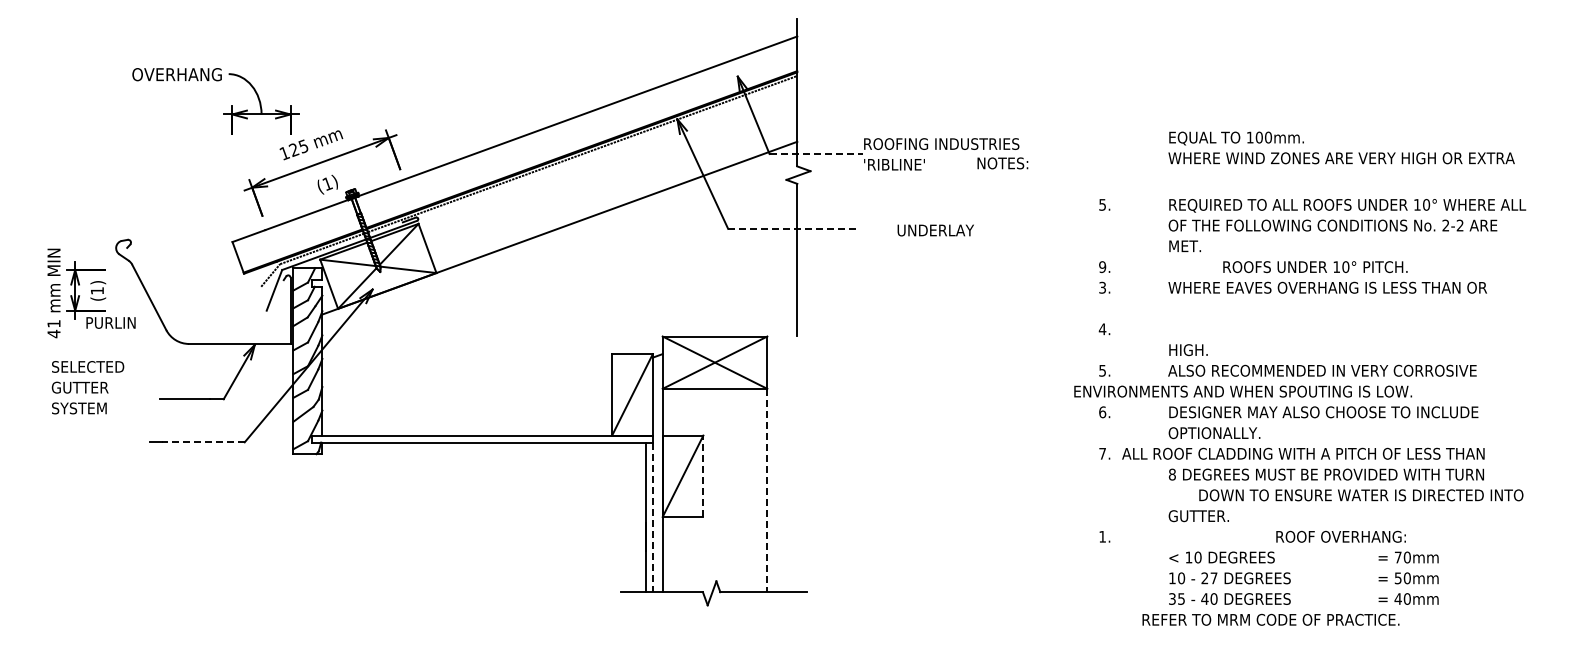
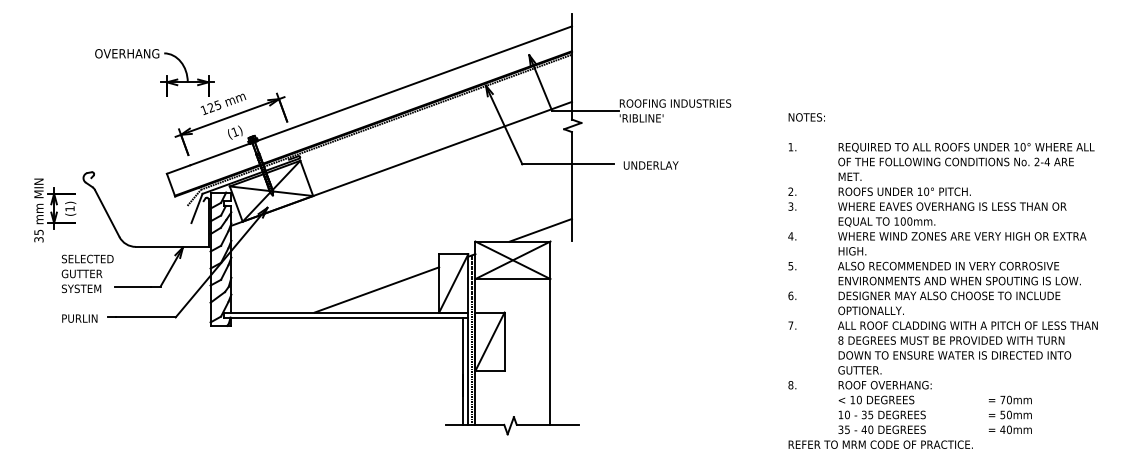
text: (1341, 147) -> (962, 228), moved
line: (816, 153) -> (585, 110), dashed -> solid
text: (1002, 163) -> (806, 117), moved
text: (1102, 204) -> (790, 146), 5. -> 1.
text: (1459, 225) -> (1046, 161), 2-2 -> 2-4
line: (792, 228) -> (568, 164), dashed -> solid
text: (935, 230) -> (650, 165), moved
text: (1102, 267) -> (790, 192), 9. -> 2.
text: (1315, 267) -> (904, 192), moved
line: (753, 320) -> (540, 230), added
text: (110, 322) -> (79, 318), moved
text: (53, 329) -> (38, 236), 41 -> 35
text: (87, 387) -> (87, 273), moved
text: (1242, 391) -> (959, 280), moved
line: (525, 403) -> (377, 289), added
line: (202, 442) -> (145, 317), dashed -> solid
text: (1303, 453) -> (967, 325), moved
line: (657, 474) -> (471, 340), added
line: (703, 476) -> (504, 341), dashed -> solid
line: (767, 490) -> (550, 351), dashed -> solid
text: (1361, 495) -> (955, 355), moved
line: (652, 517) -> (468, 371), dashed -> solid
text: (1102, 536) -> (790, 384), 1. -> 8.
text: (1340, 536) -> (884, 384), moved
text: (1209, 578) -> (867, 415), 27 -> 35
text: (1270, 619) -> (880, 444), moved

